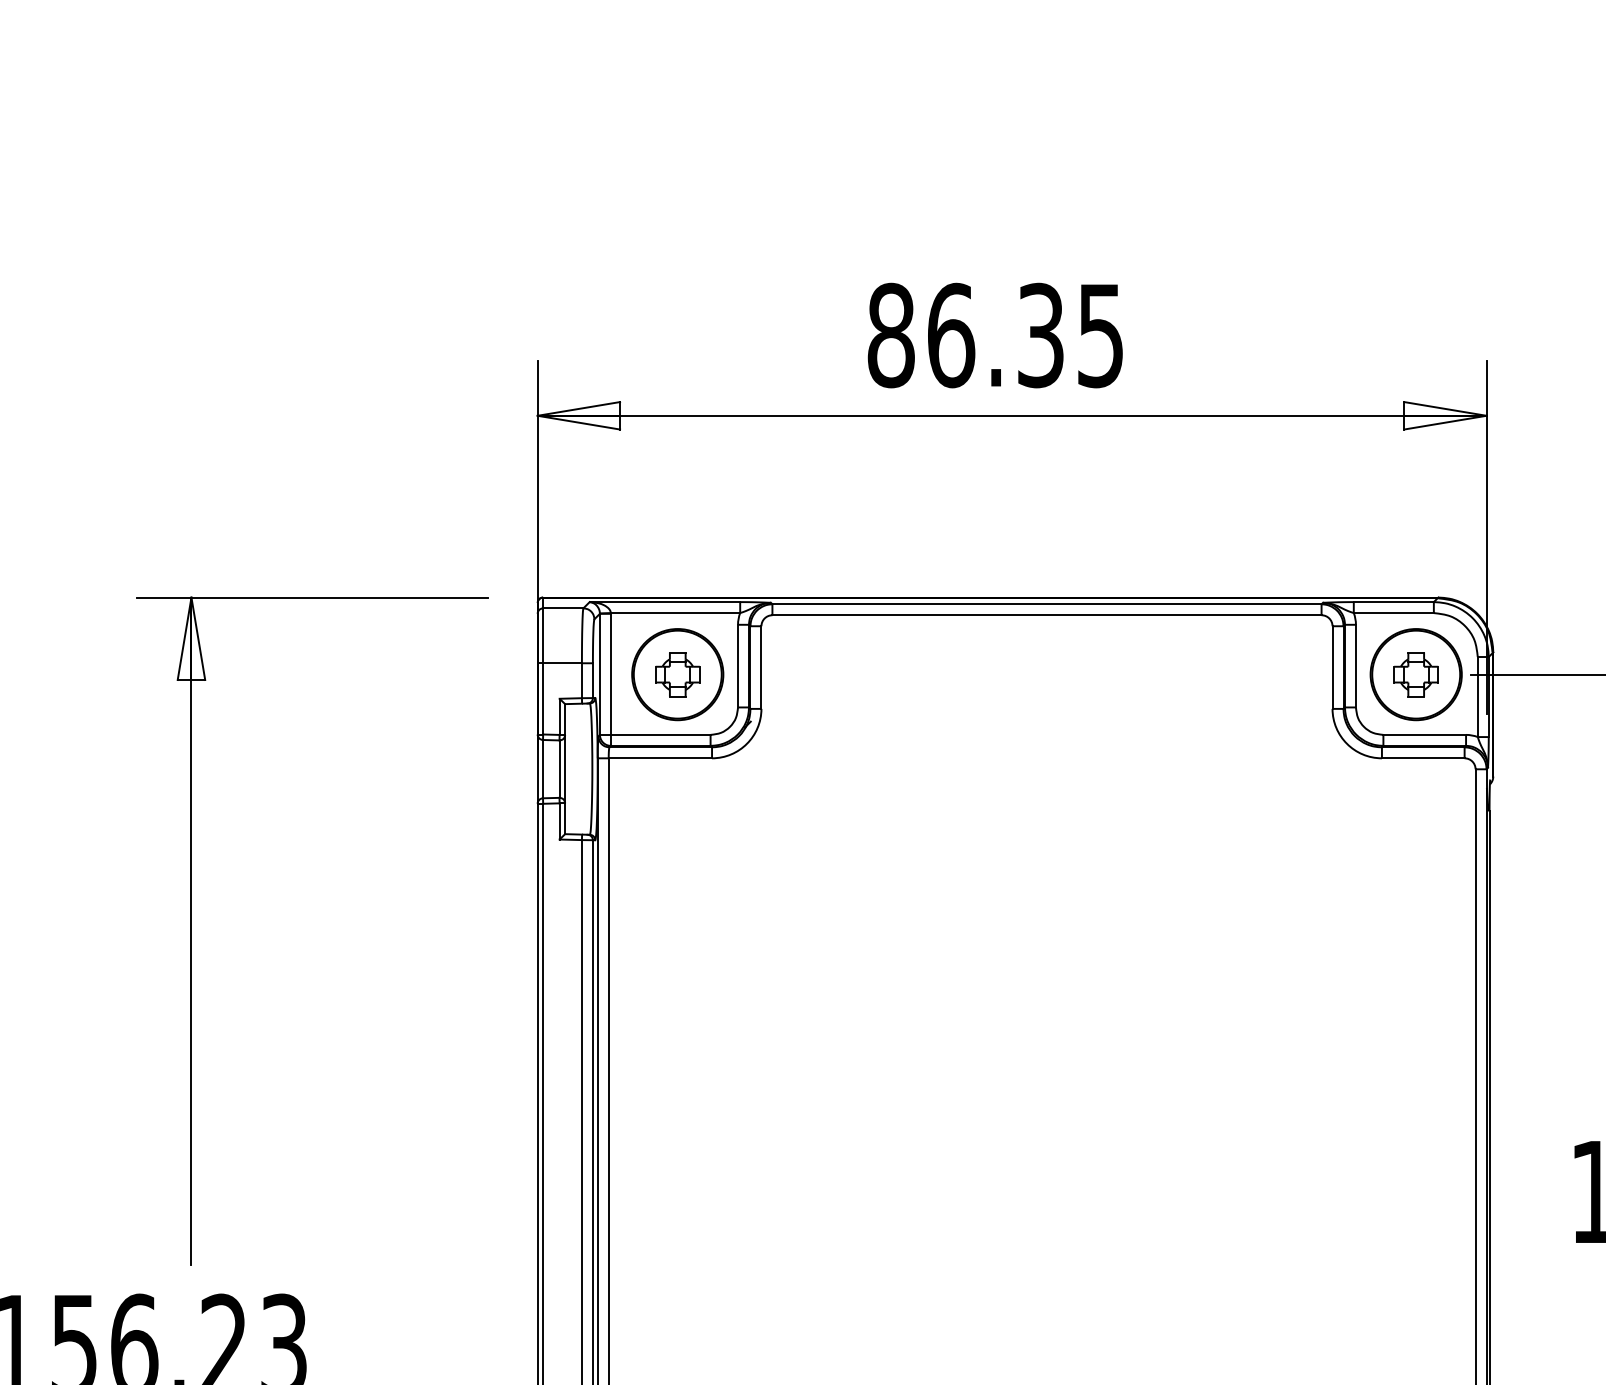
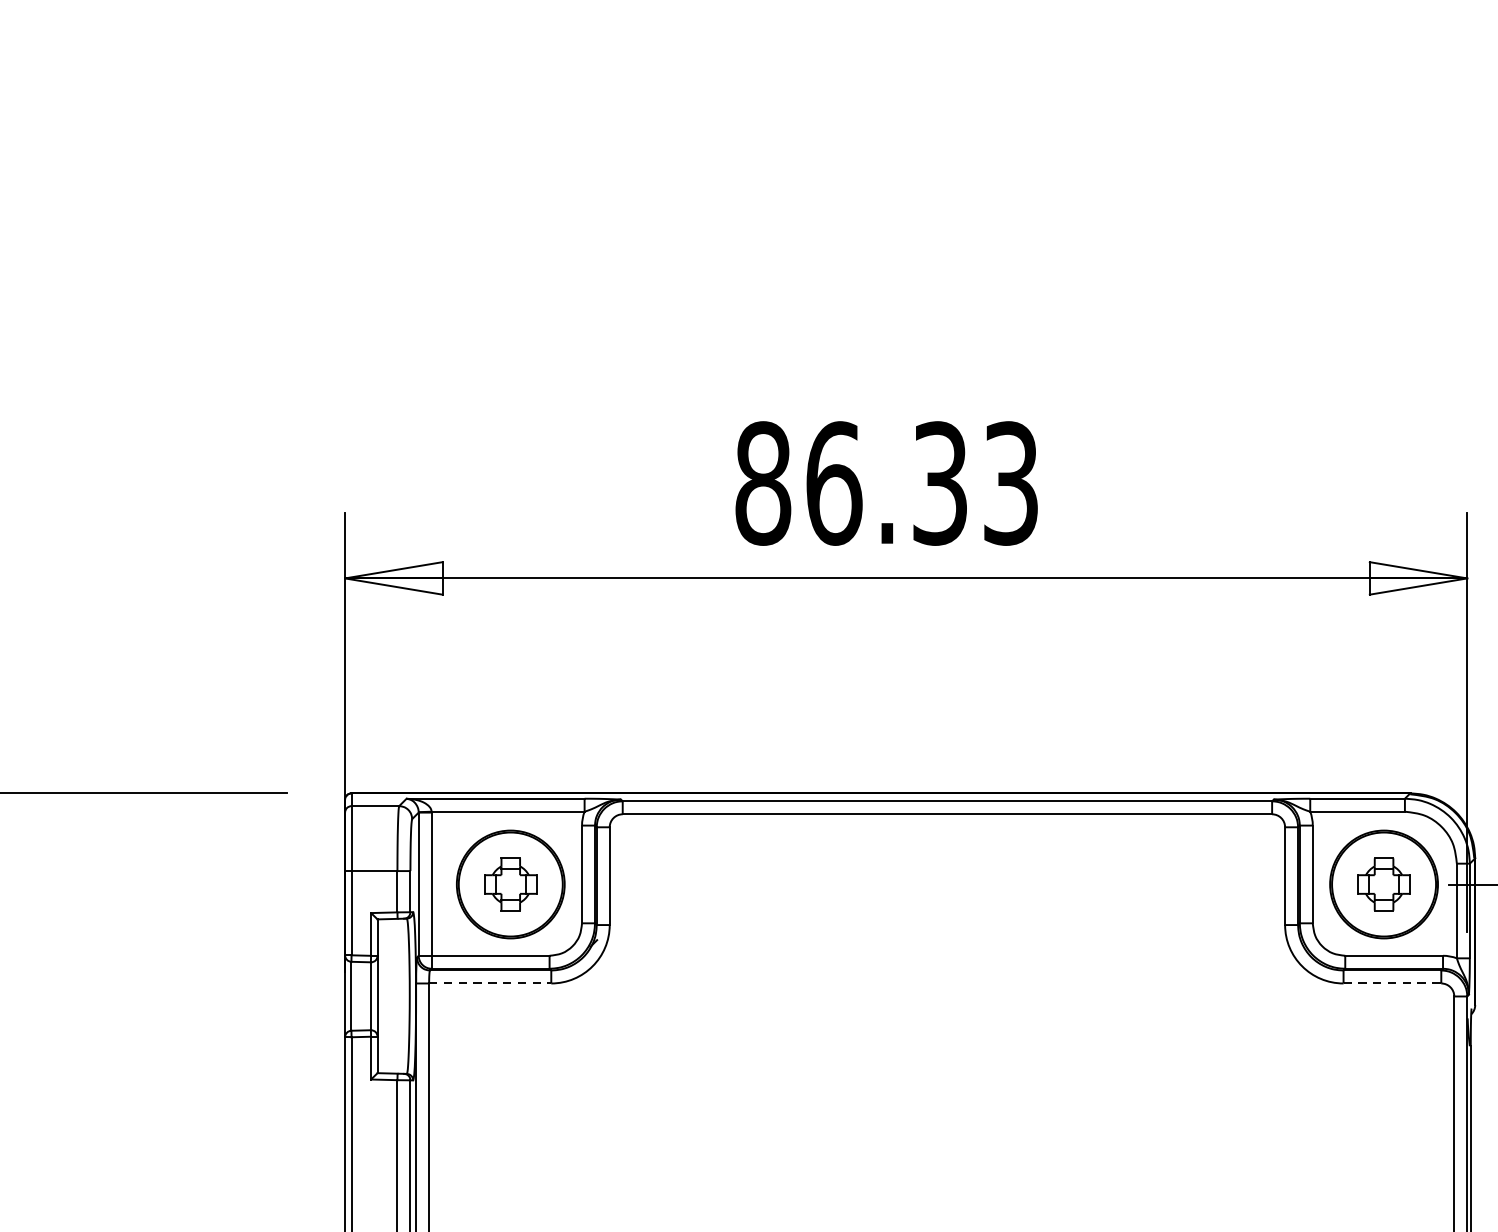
text: (1100, 334) -> (1010, 482), 86.35 -> 86.33
line: (660, 758) -> (490, 983), solid -> dashed
line: (1423, 758) -> (1392, 983), solid -> dashed

